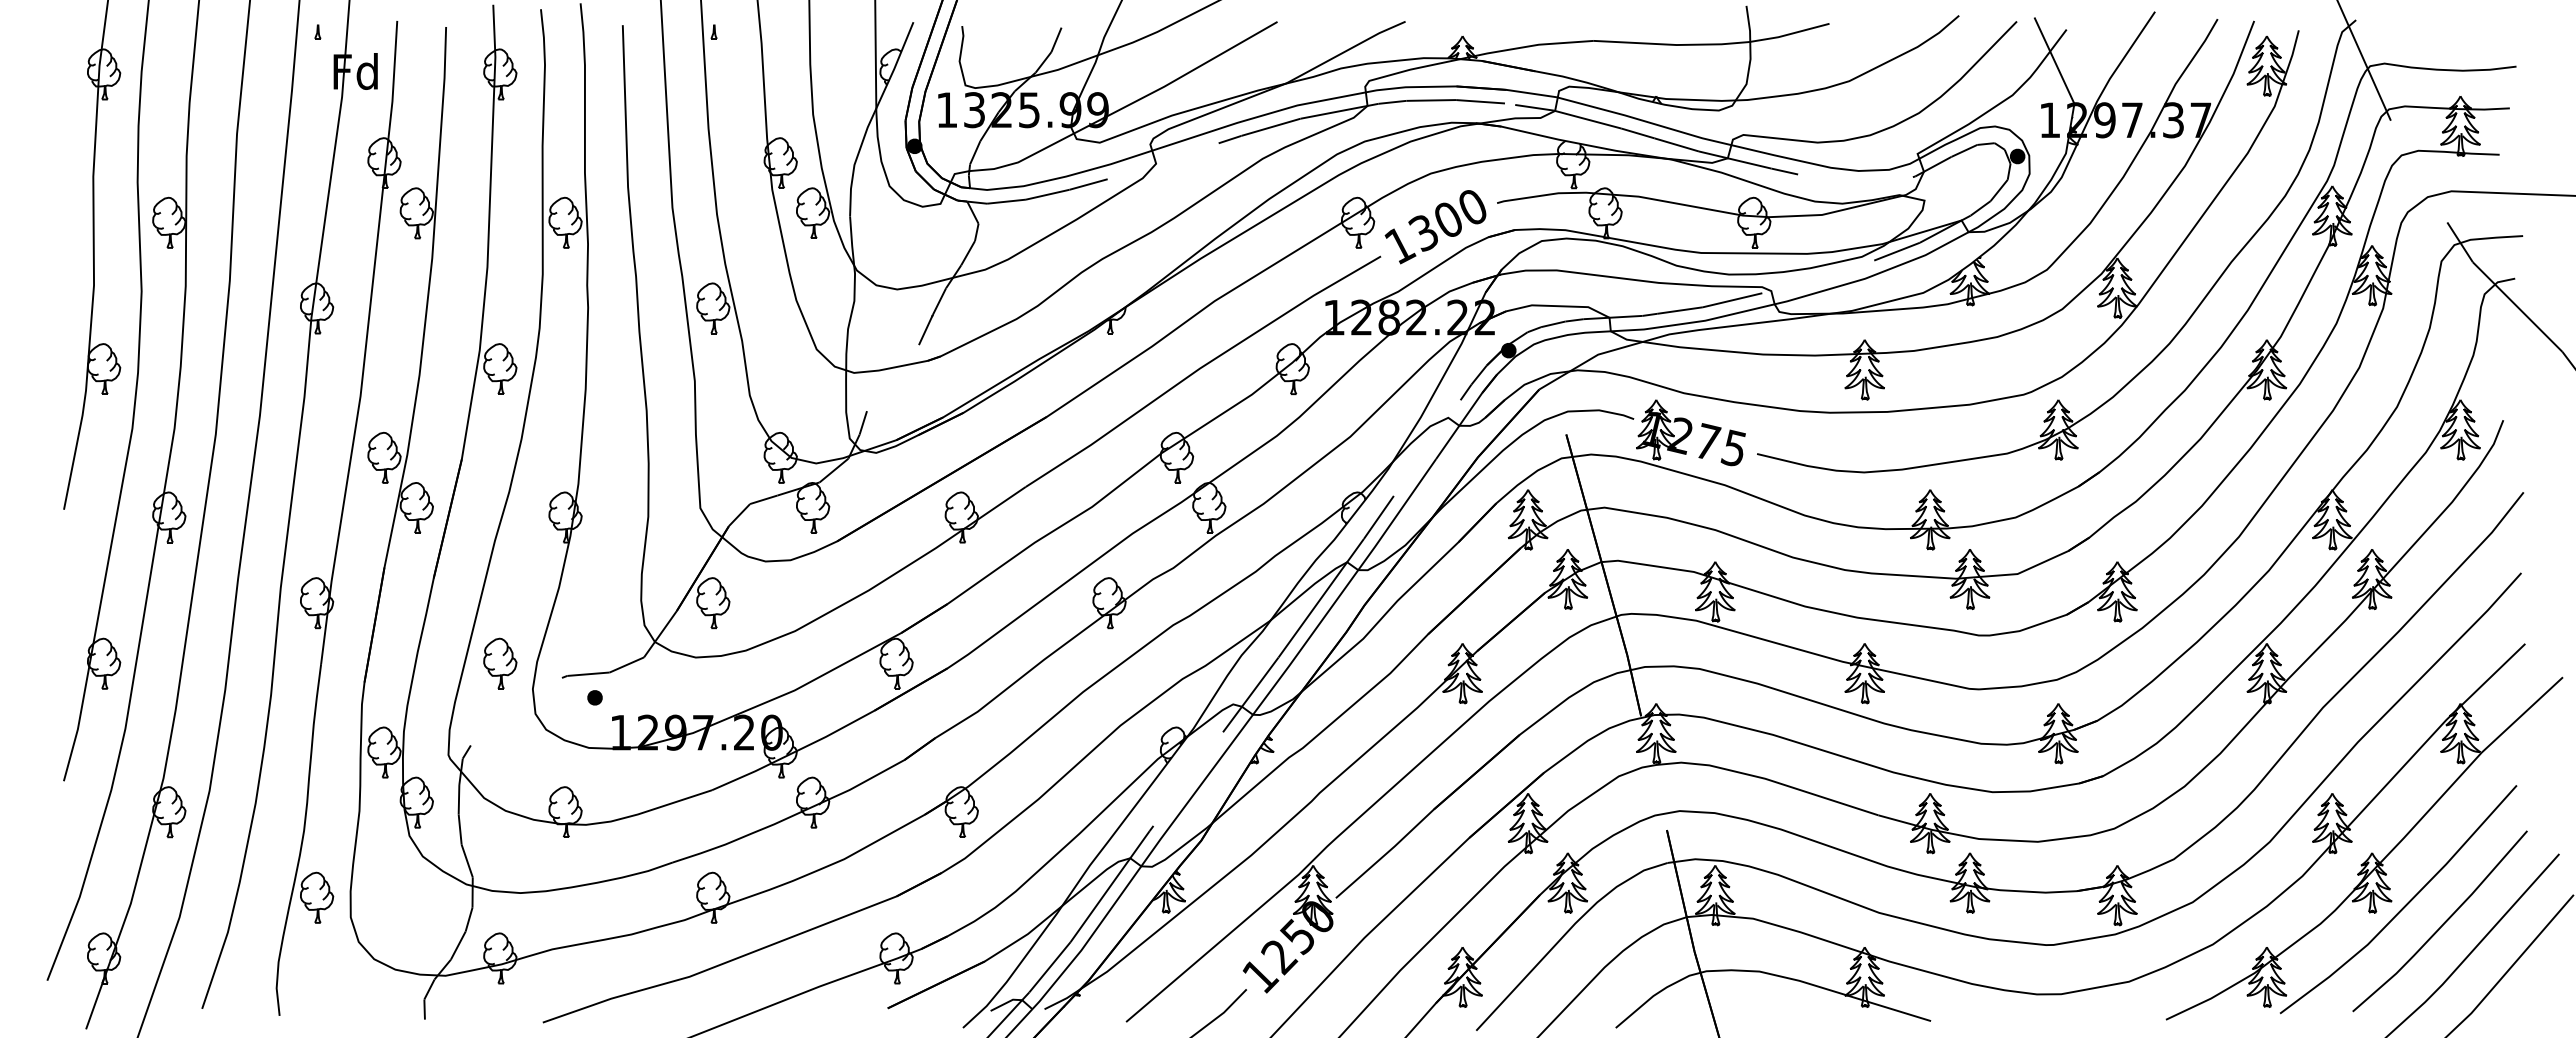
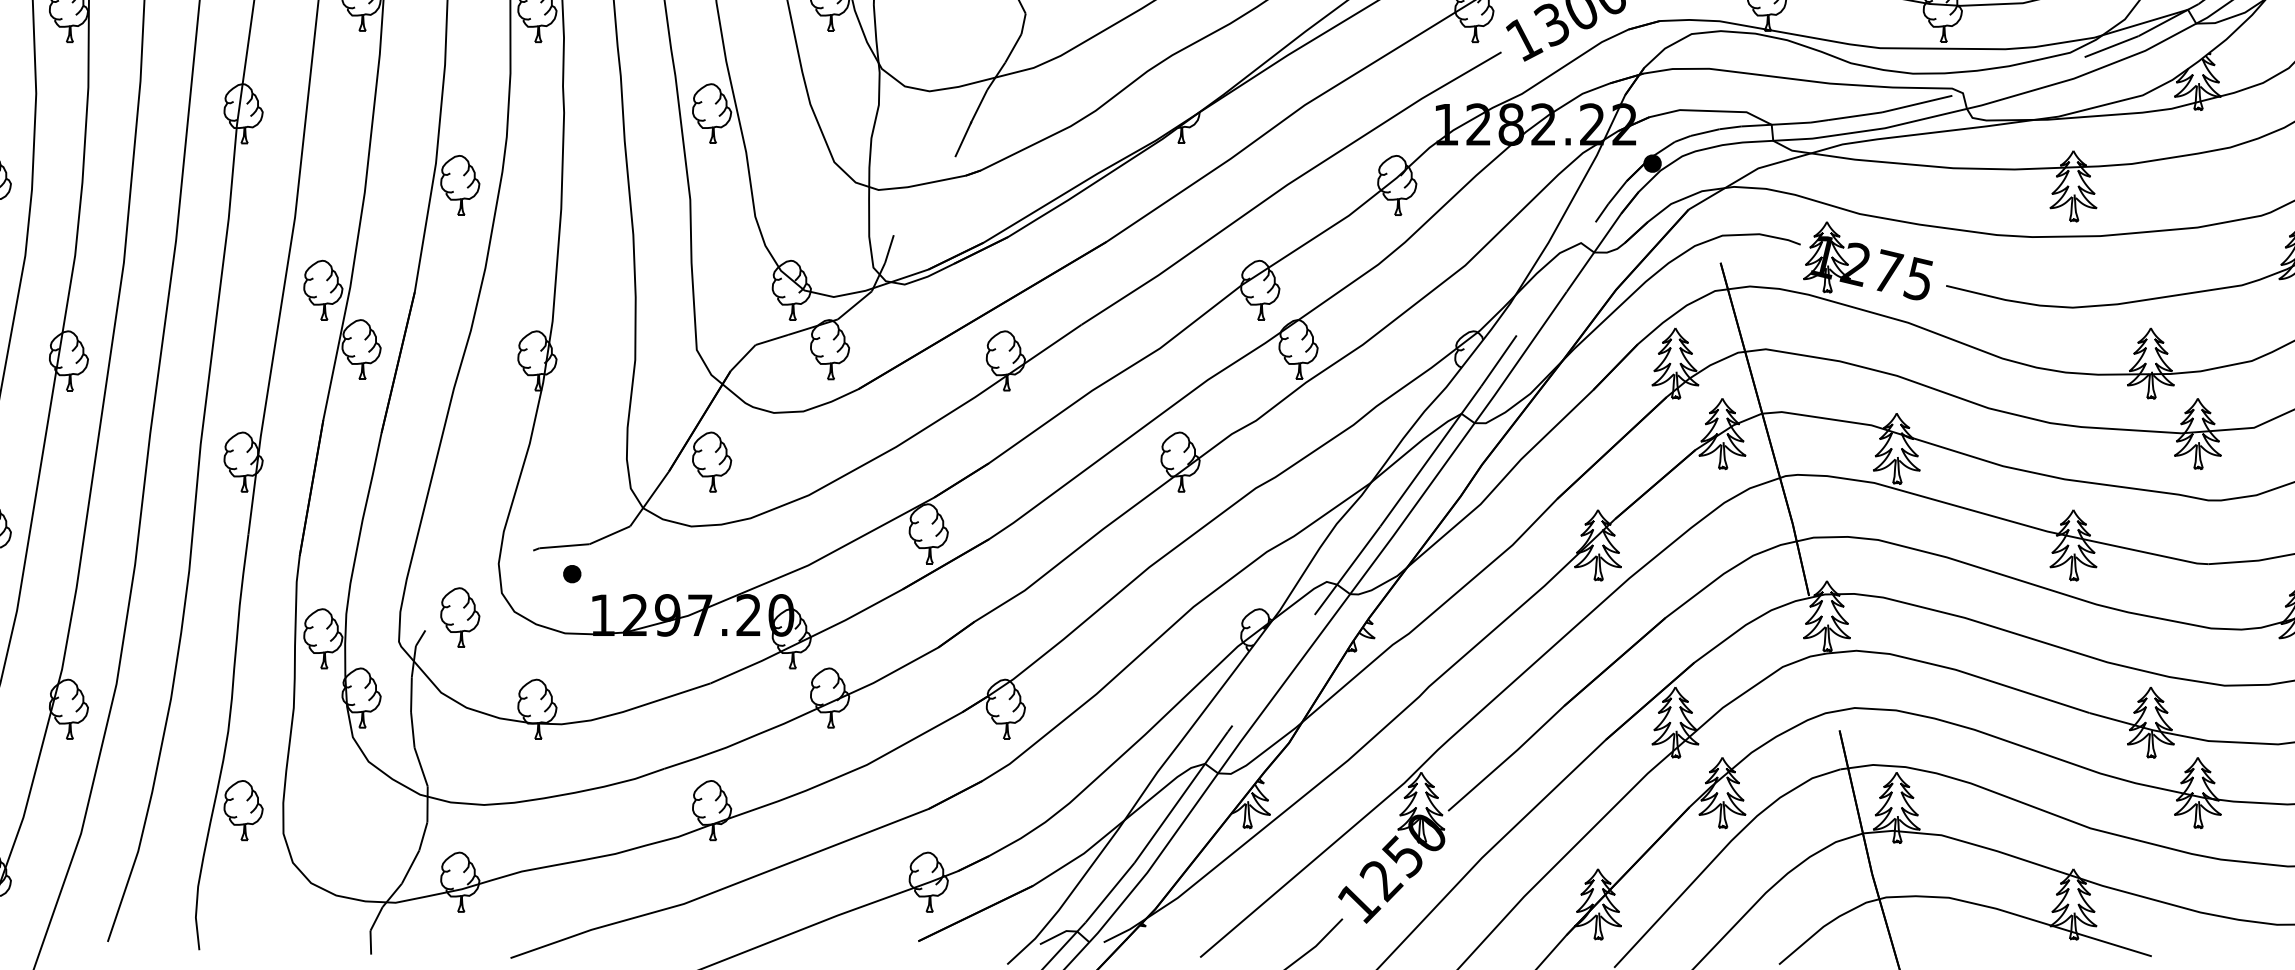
part: (500, 663) -> (460, 617), moved

